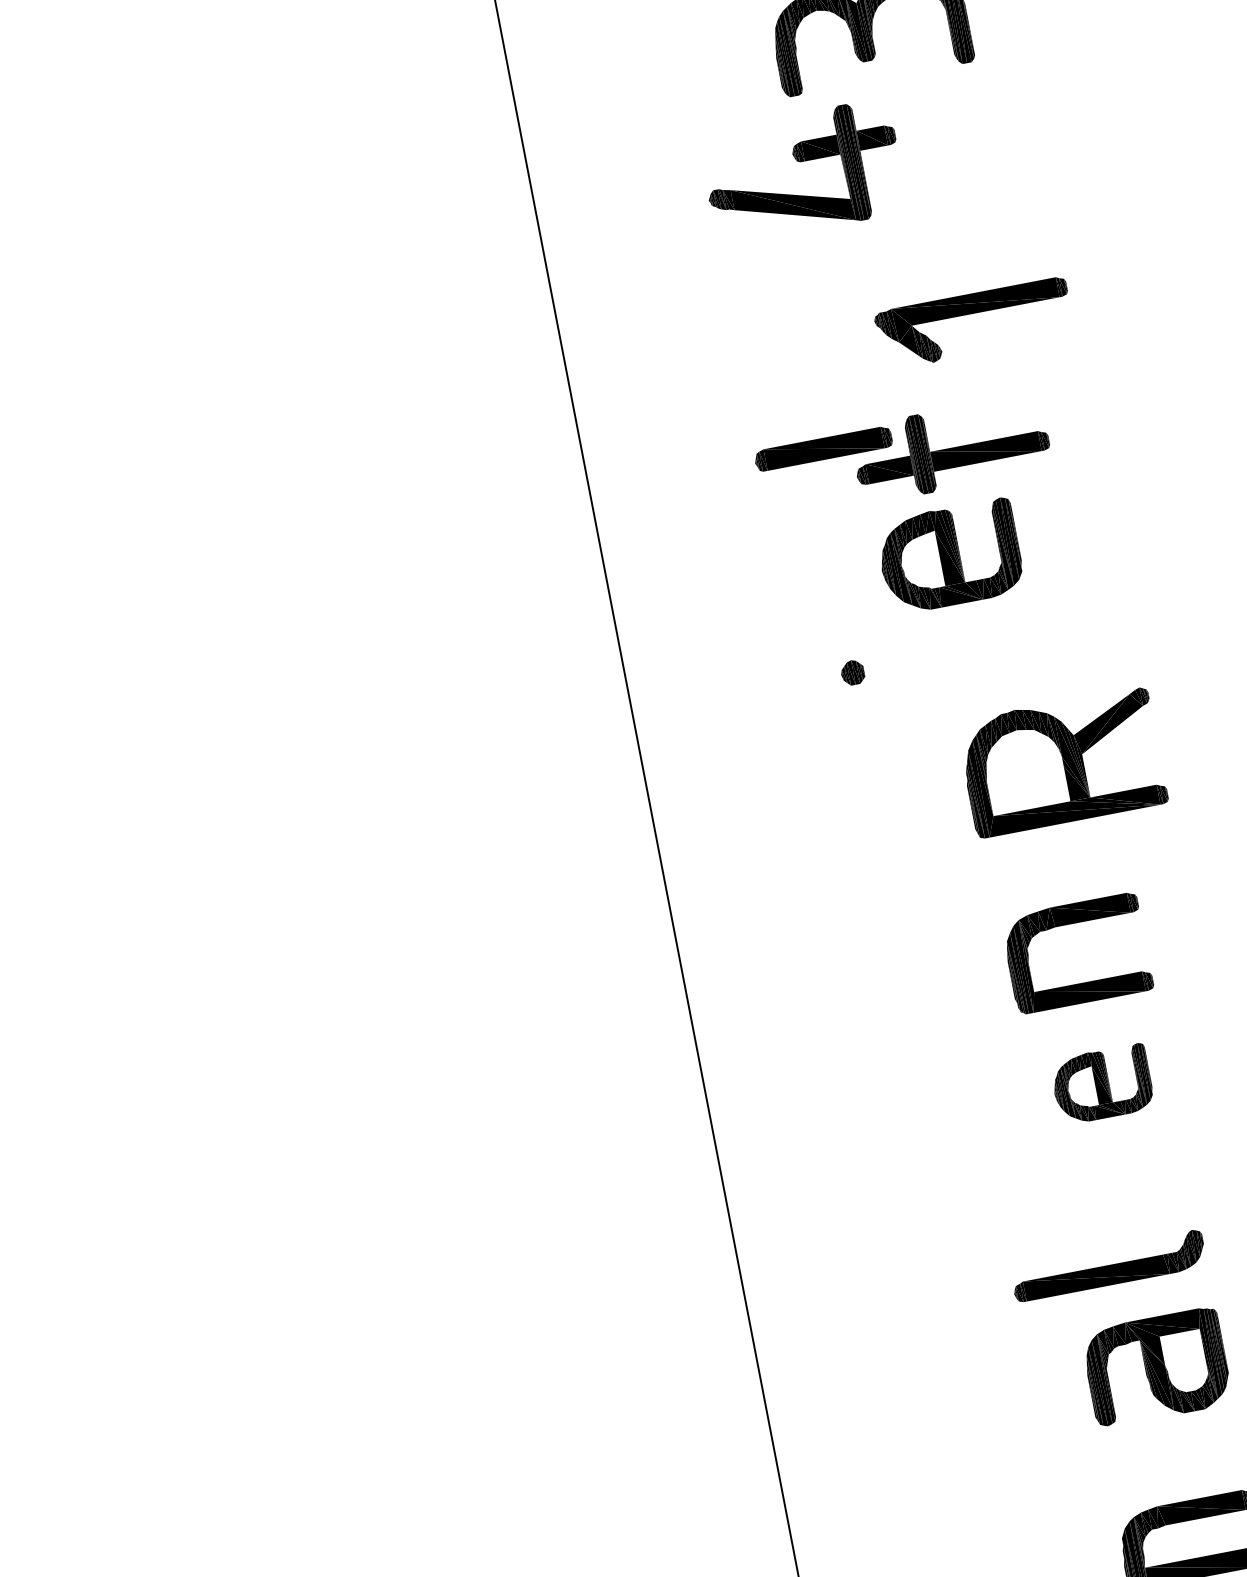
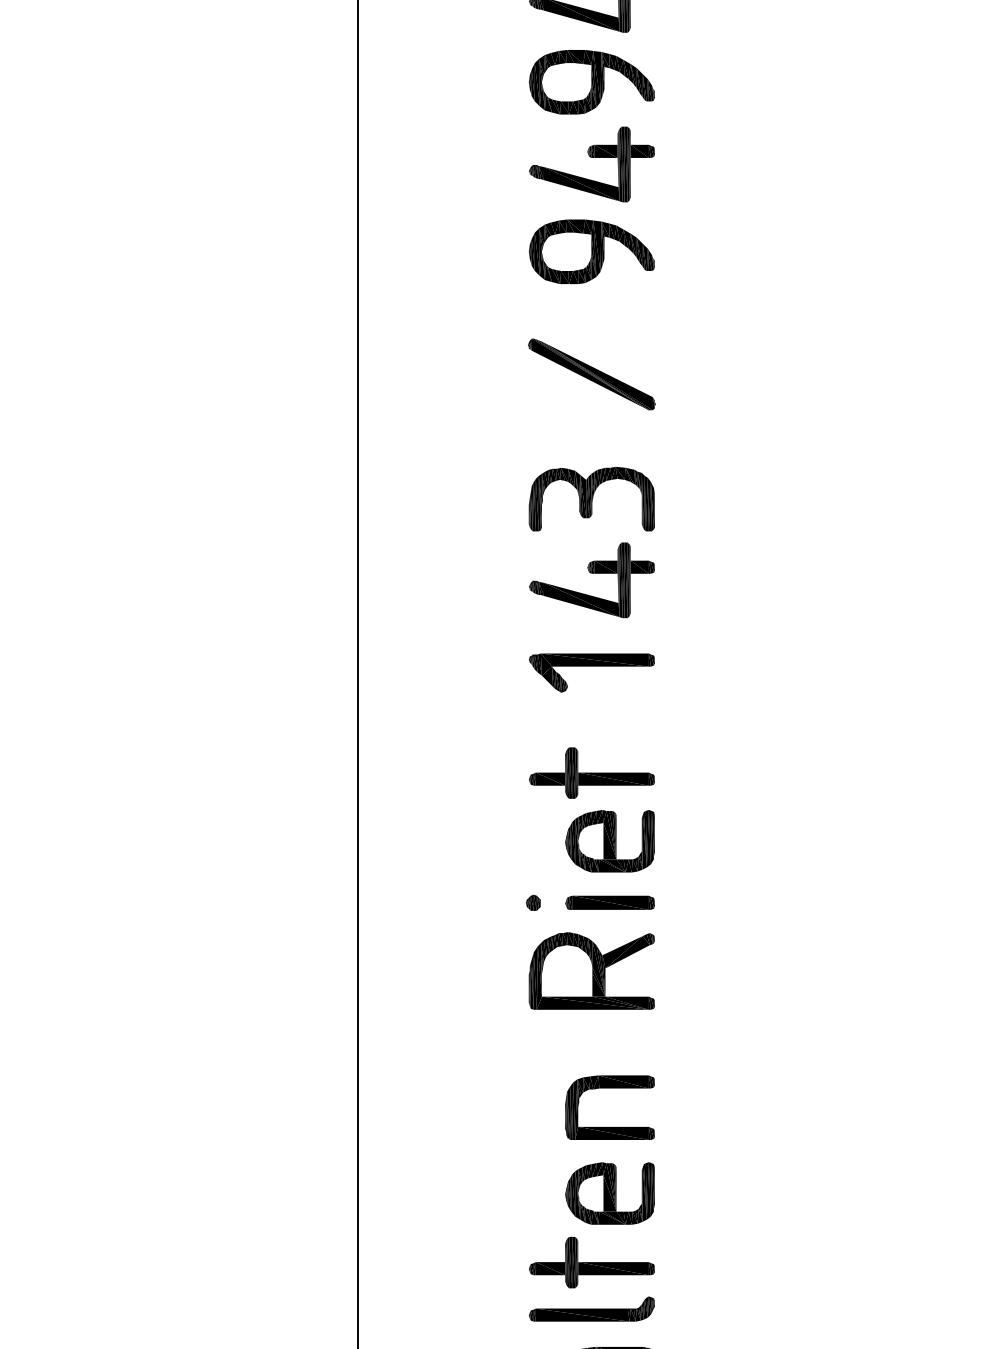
part: (800, 161) -> (591, 573), moved
part: (973, 323) -> (591, 672), moved
part: (822, 448) -> (609, 902), moved
part: (949, 557) -> (609, 841), moved
part: (851, 672) -> (532, 902), moved
part: (1061, 761) -> (591, 970), moved
part: (1101, 1084) -> (609, 1193), size x1.43
part: (1094, 1194) -> (591, 1262), added

